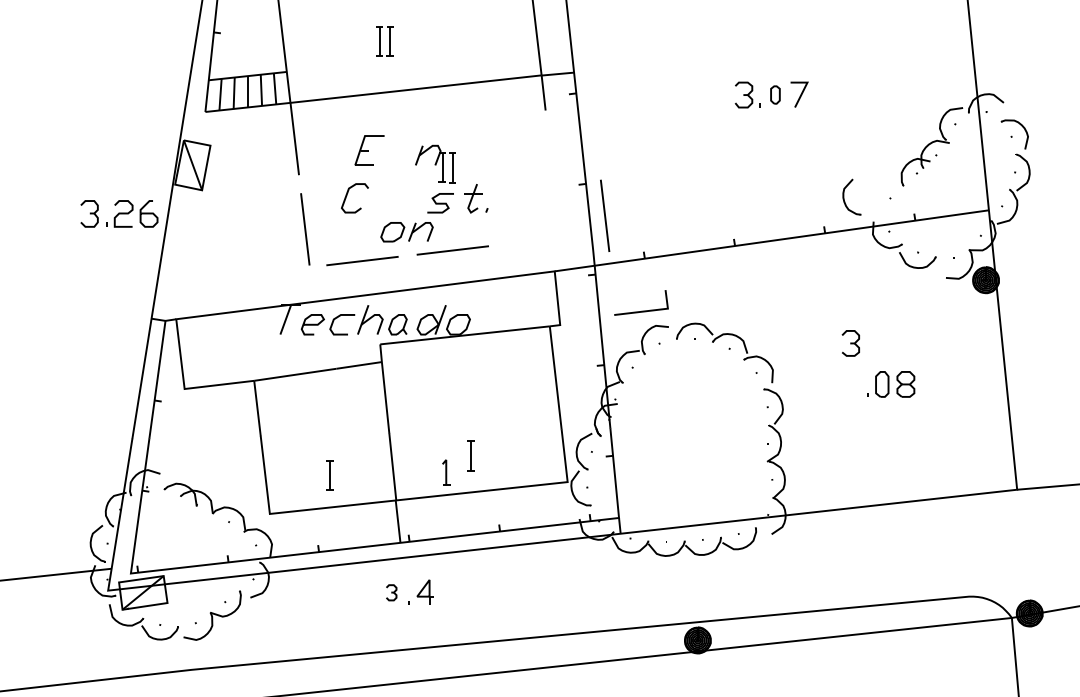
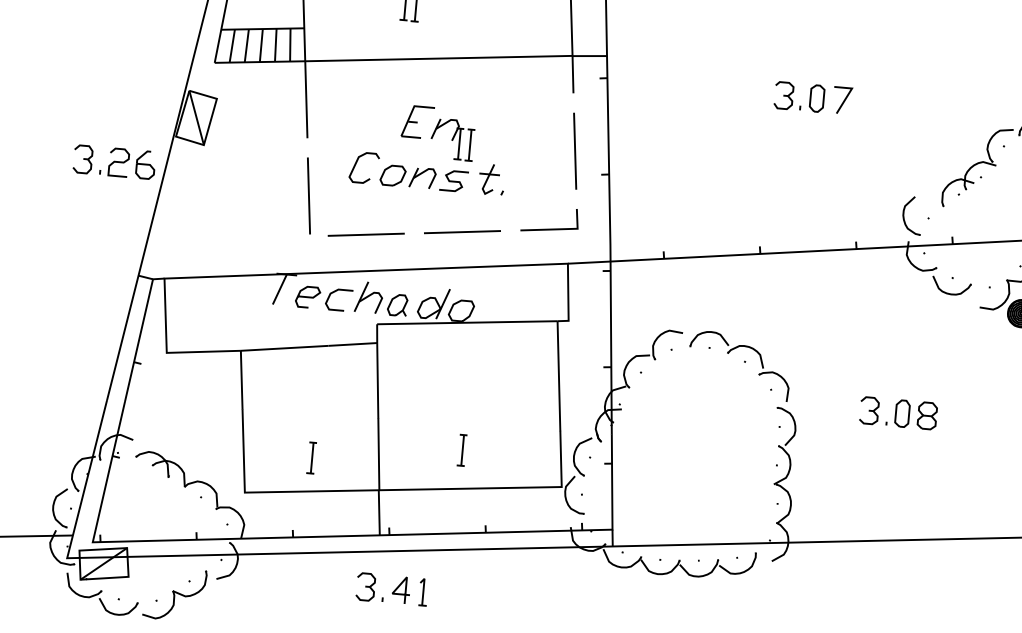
part: (775, 94) -> (817, 98), size x1.43
part: (369, 150) -> (417, 121), moved
part: (844, 196) -> (904, 214), moved
line: (605, 215) -> (575, 150), moved
part: (406, 232) -> (407, 177), moved
line: (641, 310) -> (549, 228), moved
part: (850, 343) -> (869, 410), moved
part: (446, 472) -> (423, 592), moved
part: (391, 592) -> (365, 586), size x1.67

